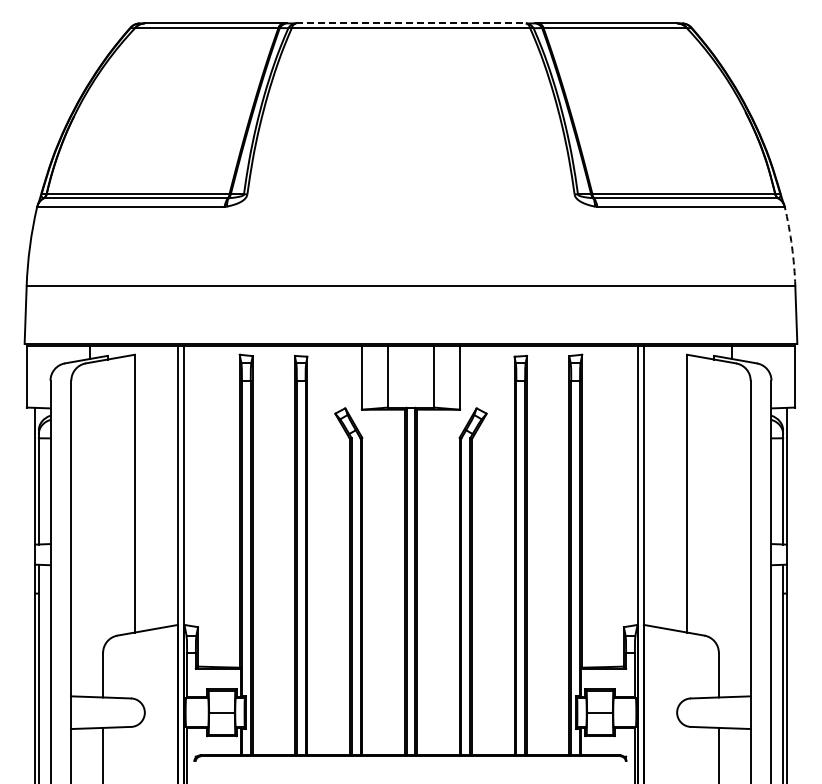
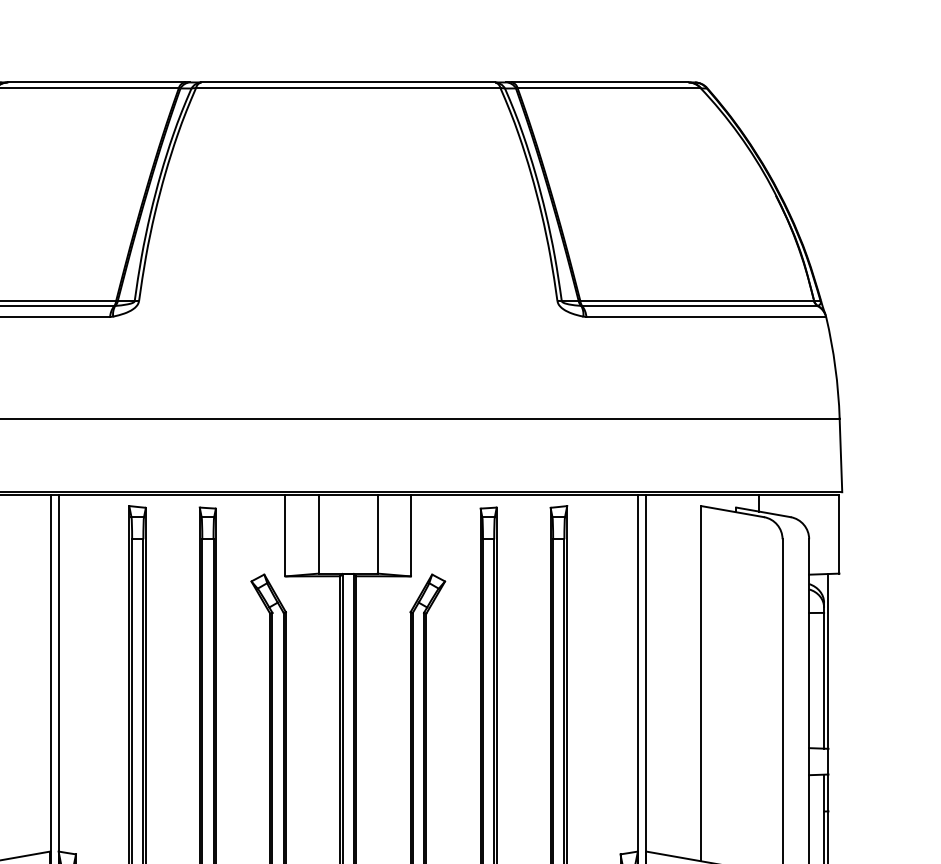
line: (410, 23) -> (347, 82), dashed -> solid
arc: (791, 246) -> (834, 367), dashed -> solid

